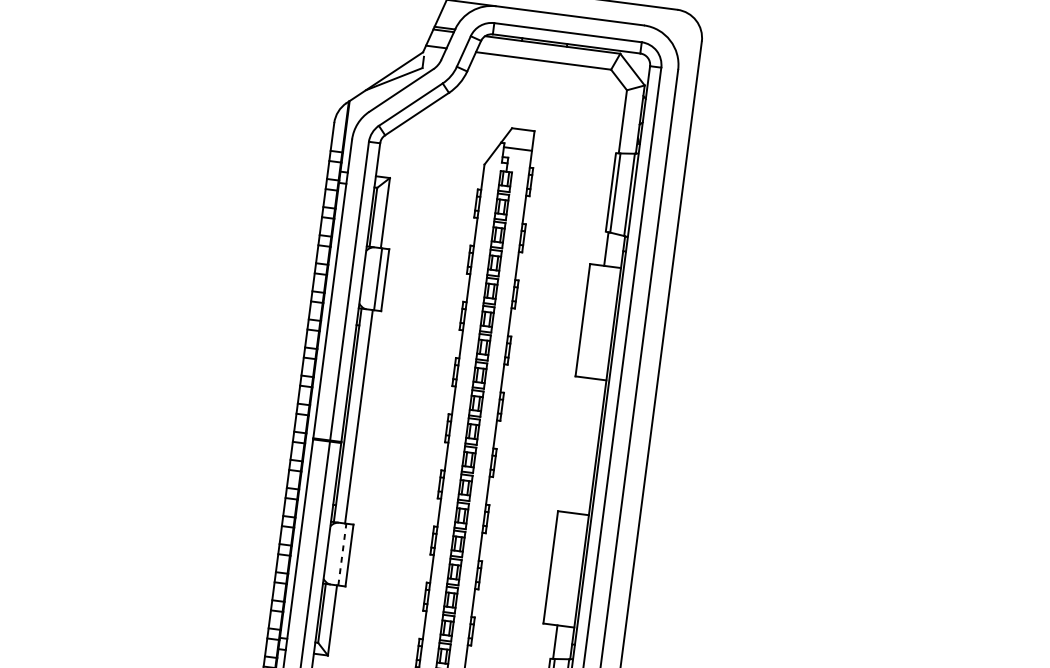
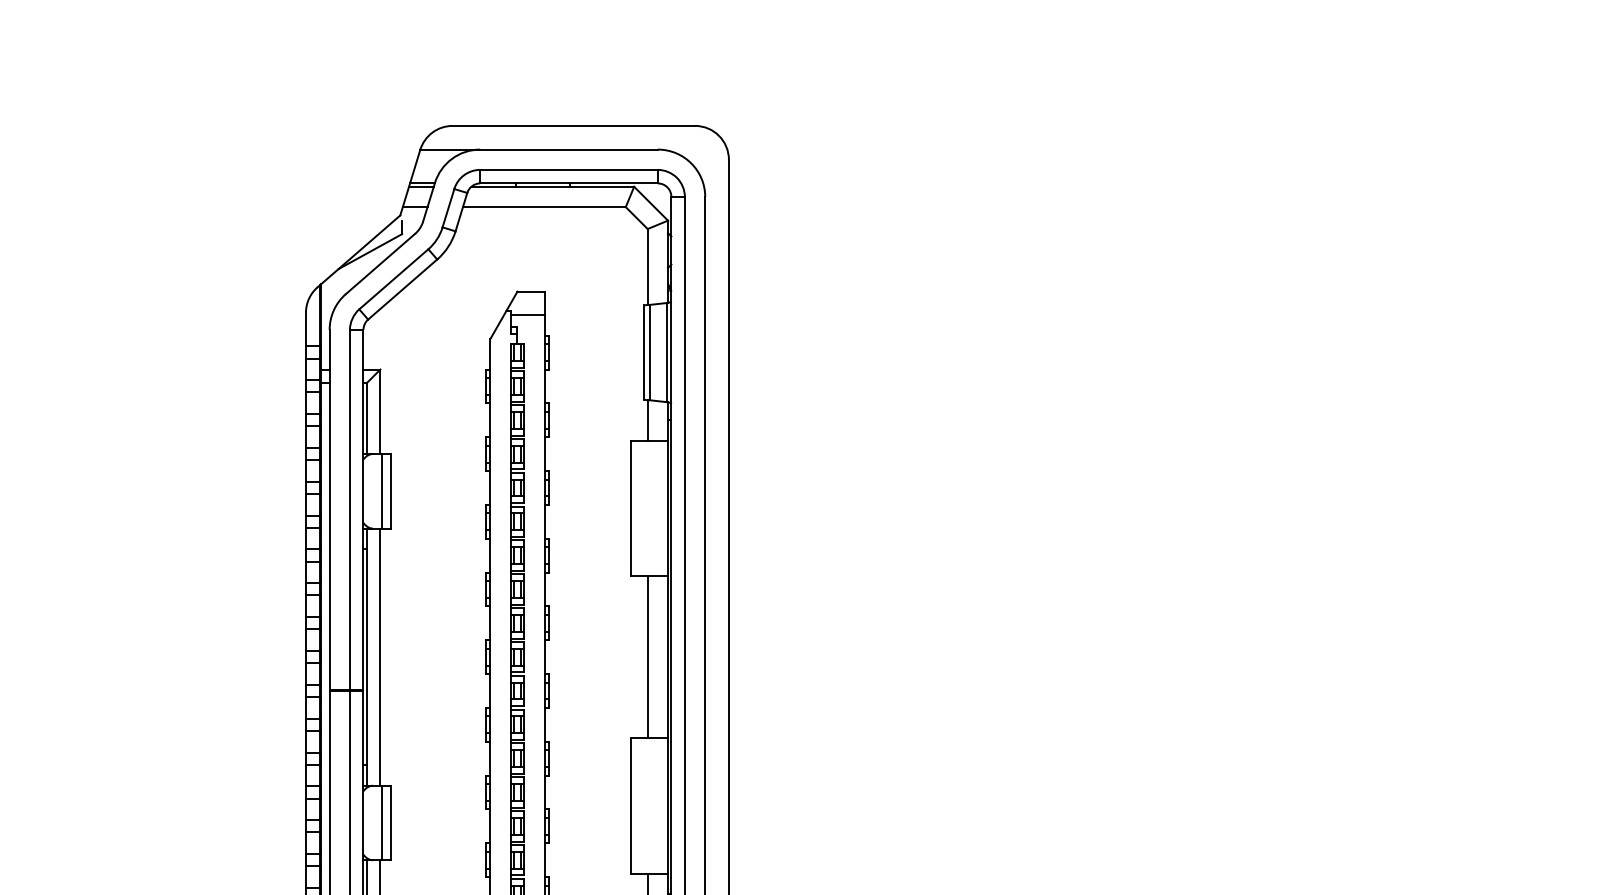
line: (580, 445) -> (647, 656), added
line: (342, 554) -> (381, 822), dashed -> solid

